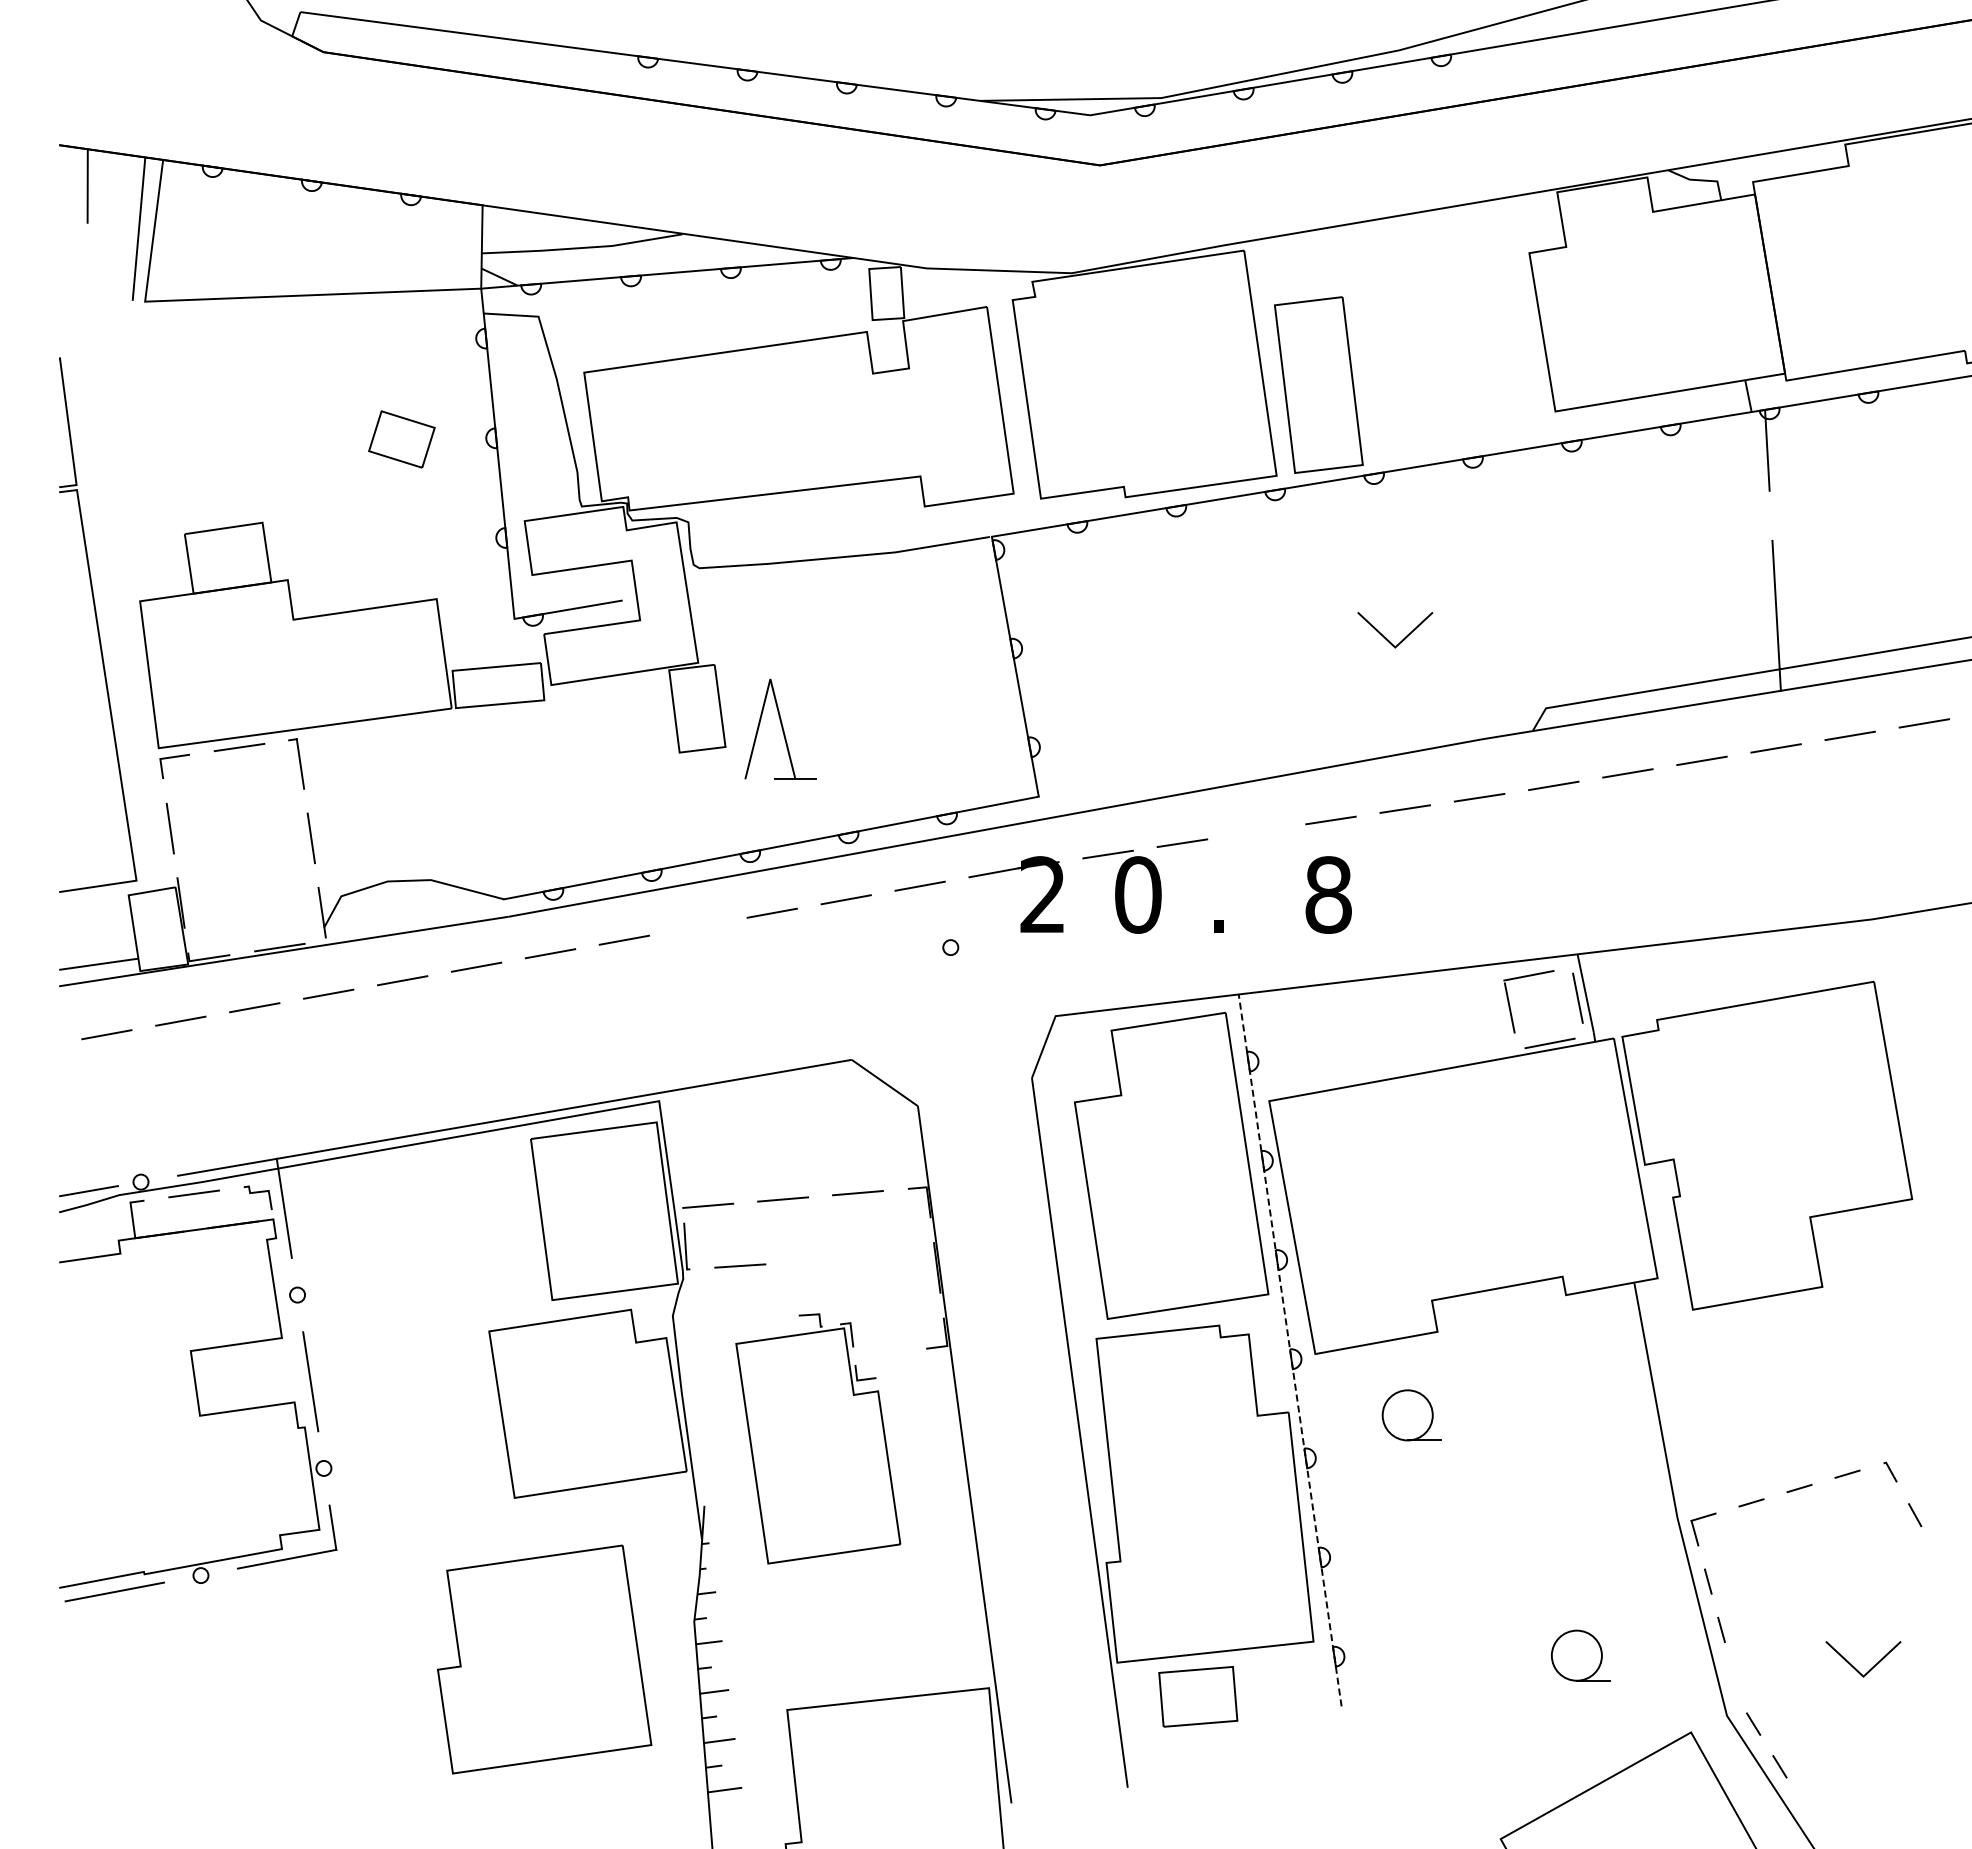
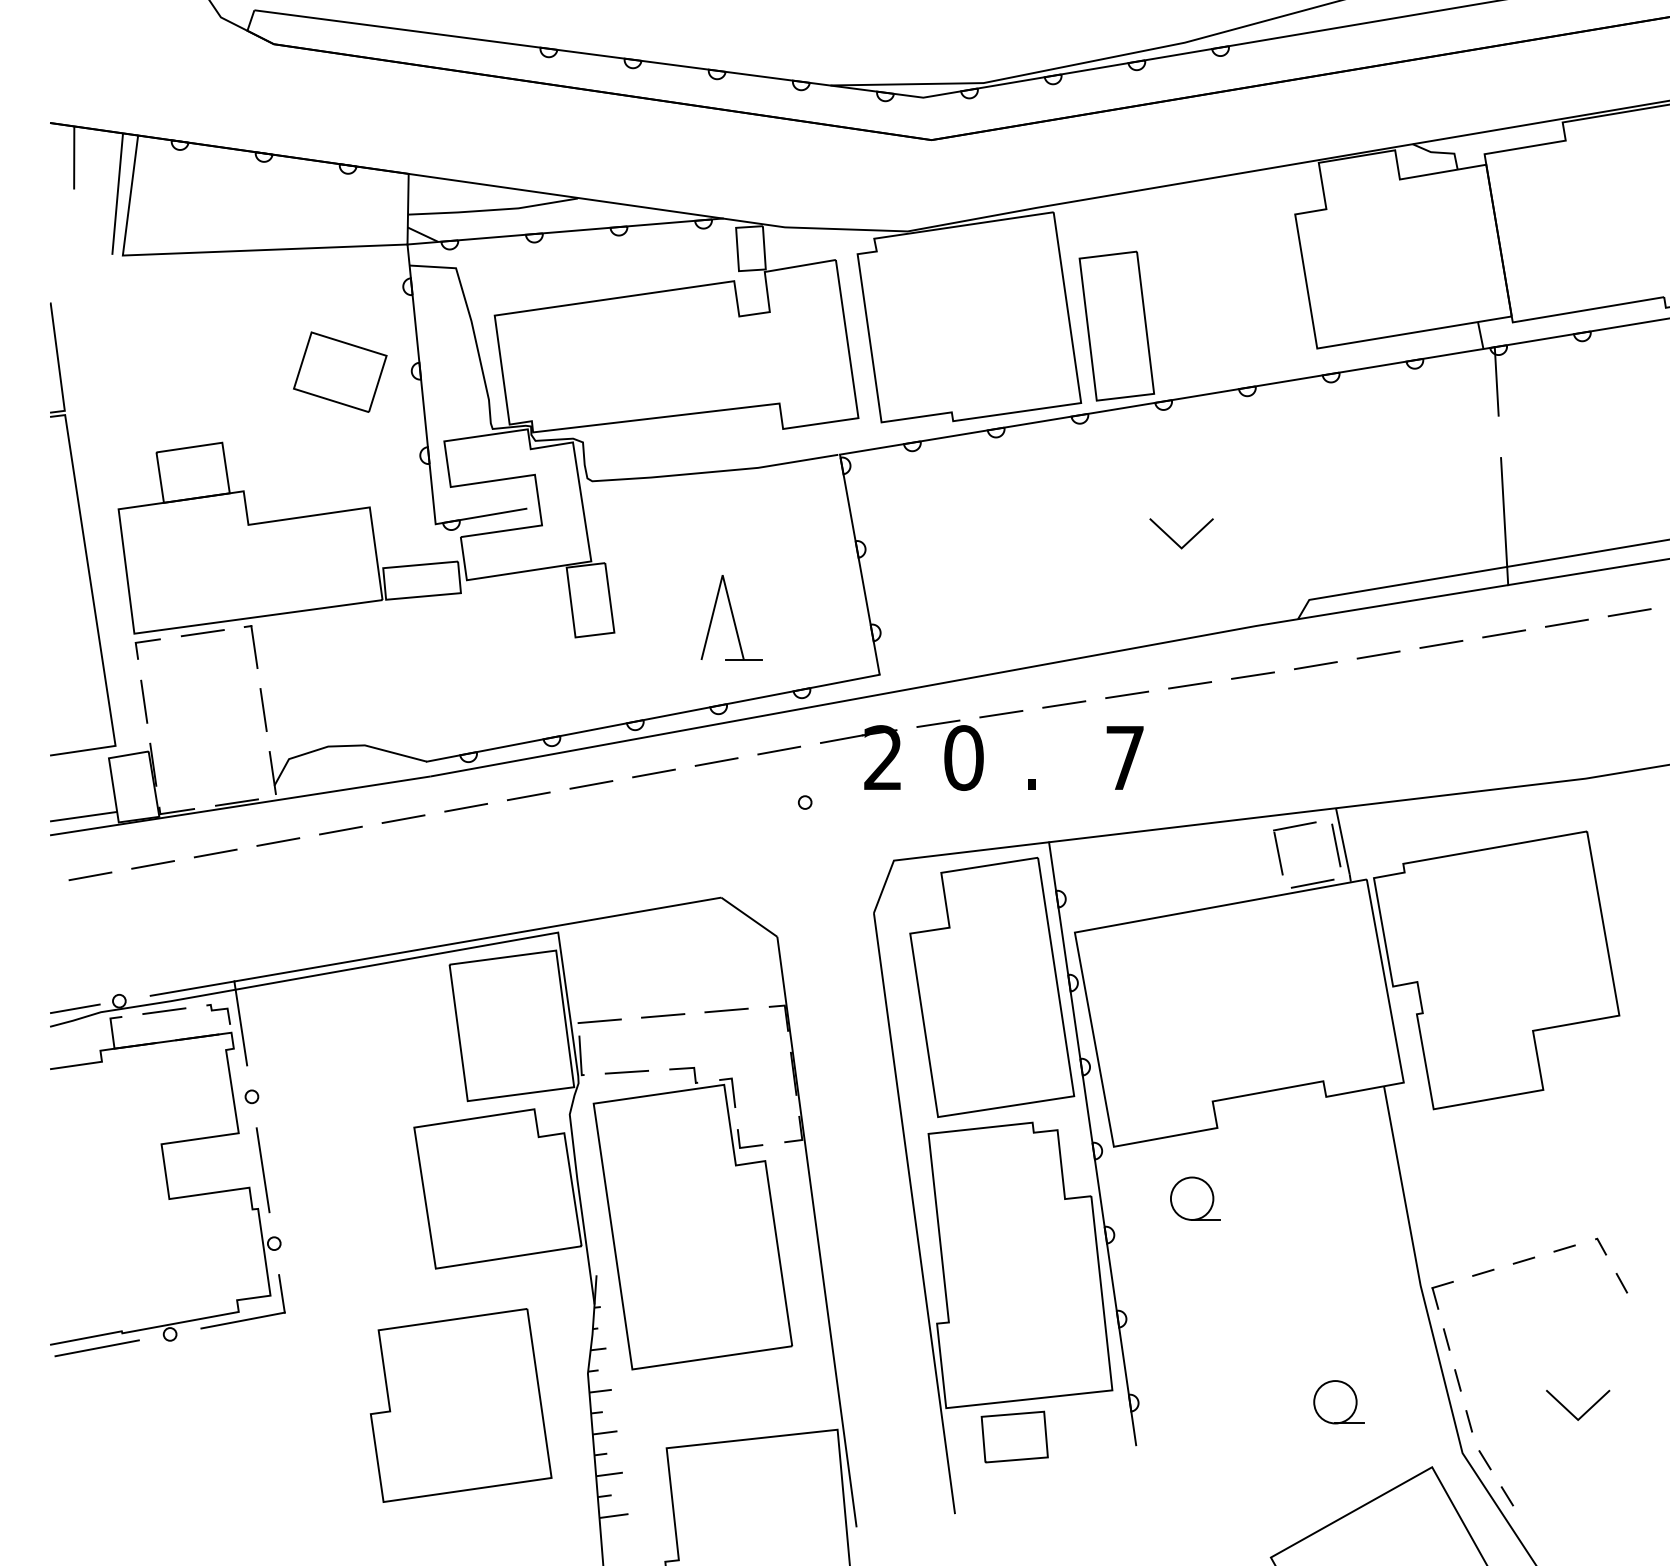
part: (401, 439) -> (339, 372), size x1.67
part: (780, 728) -> (731, 617), moved
line: (1256, 831) -> (1064, 704), added
text: (1328, 894) -> (1125, 757), 8 -> 7
line: (698, 926) -> (591, 784), added
line: (1290, 1350) -> (1092, 1143), dashed -> solid
part: (818, 1438) -> (693, 1218), size x1.43
line: (1734, 1678) -> (1468, 1421), added

